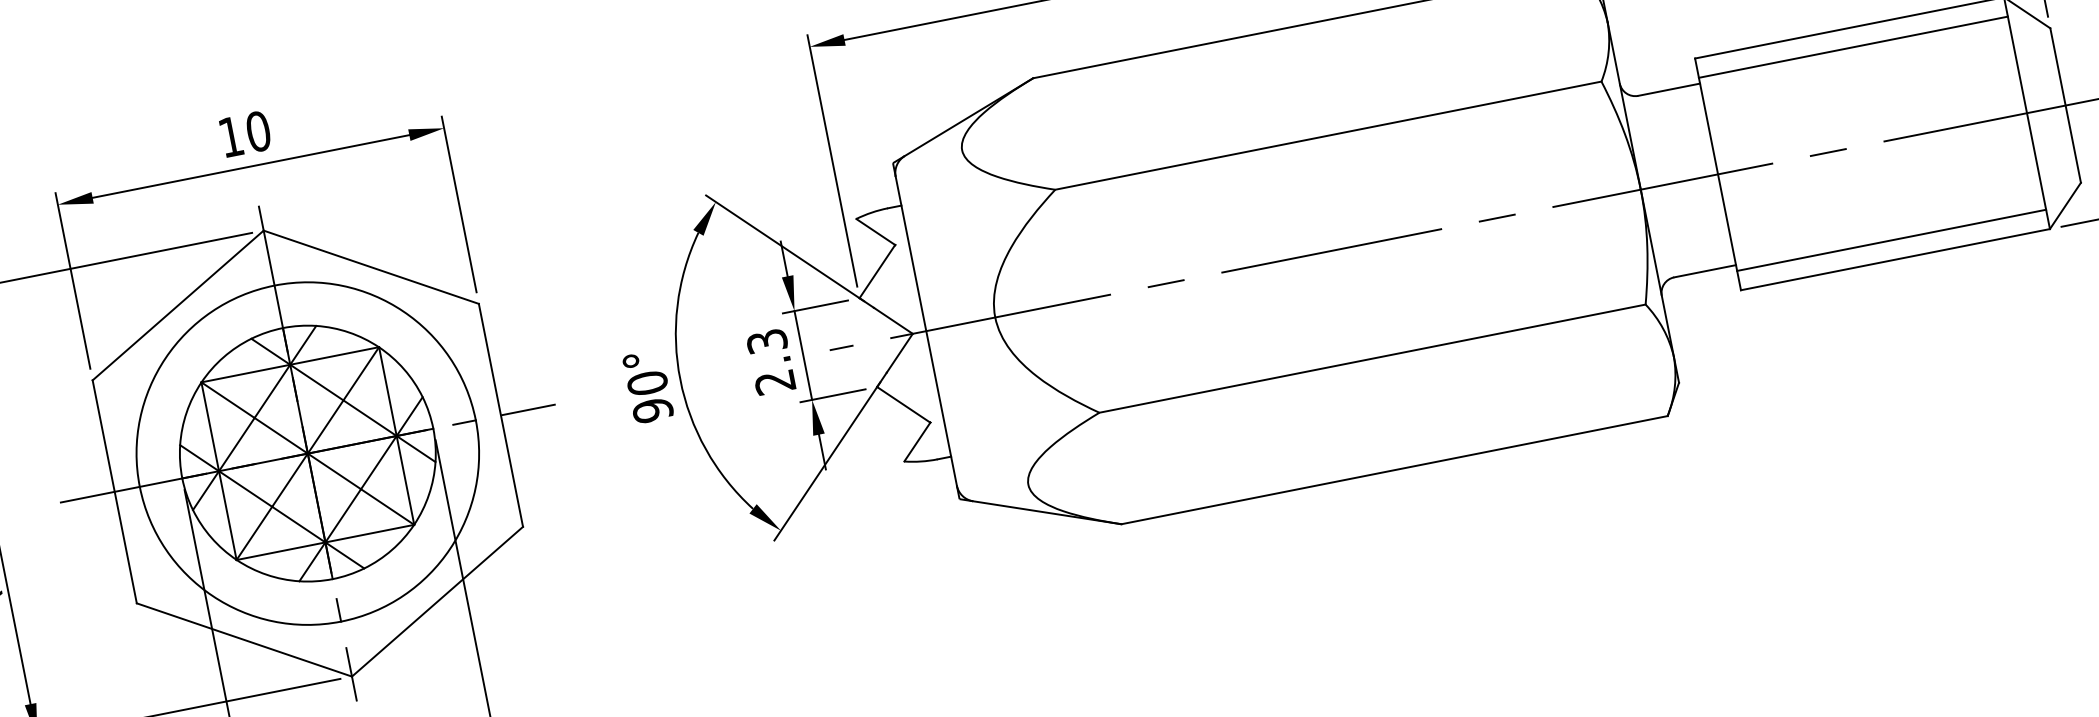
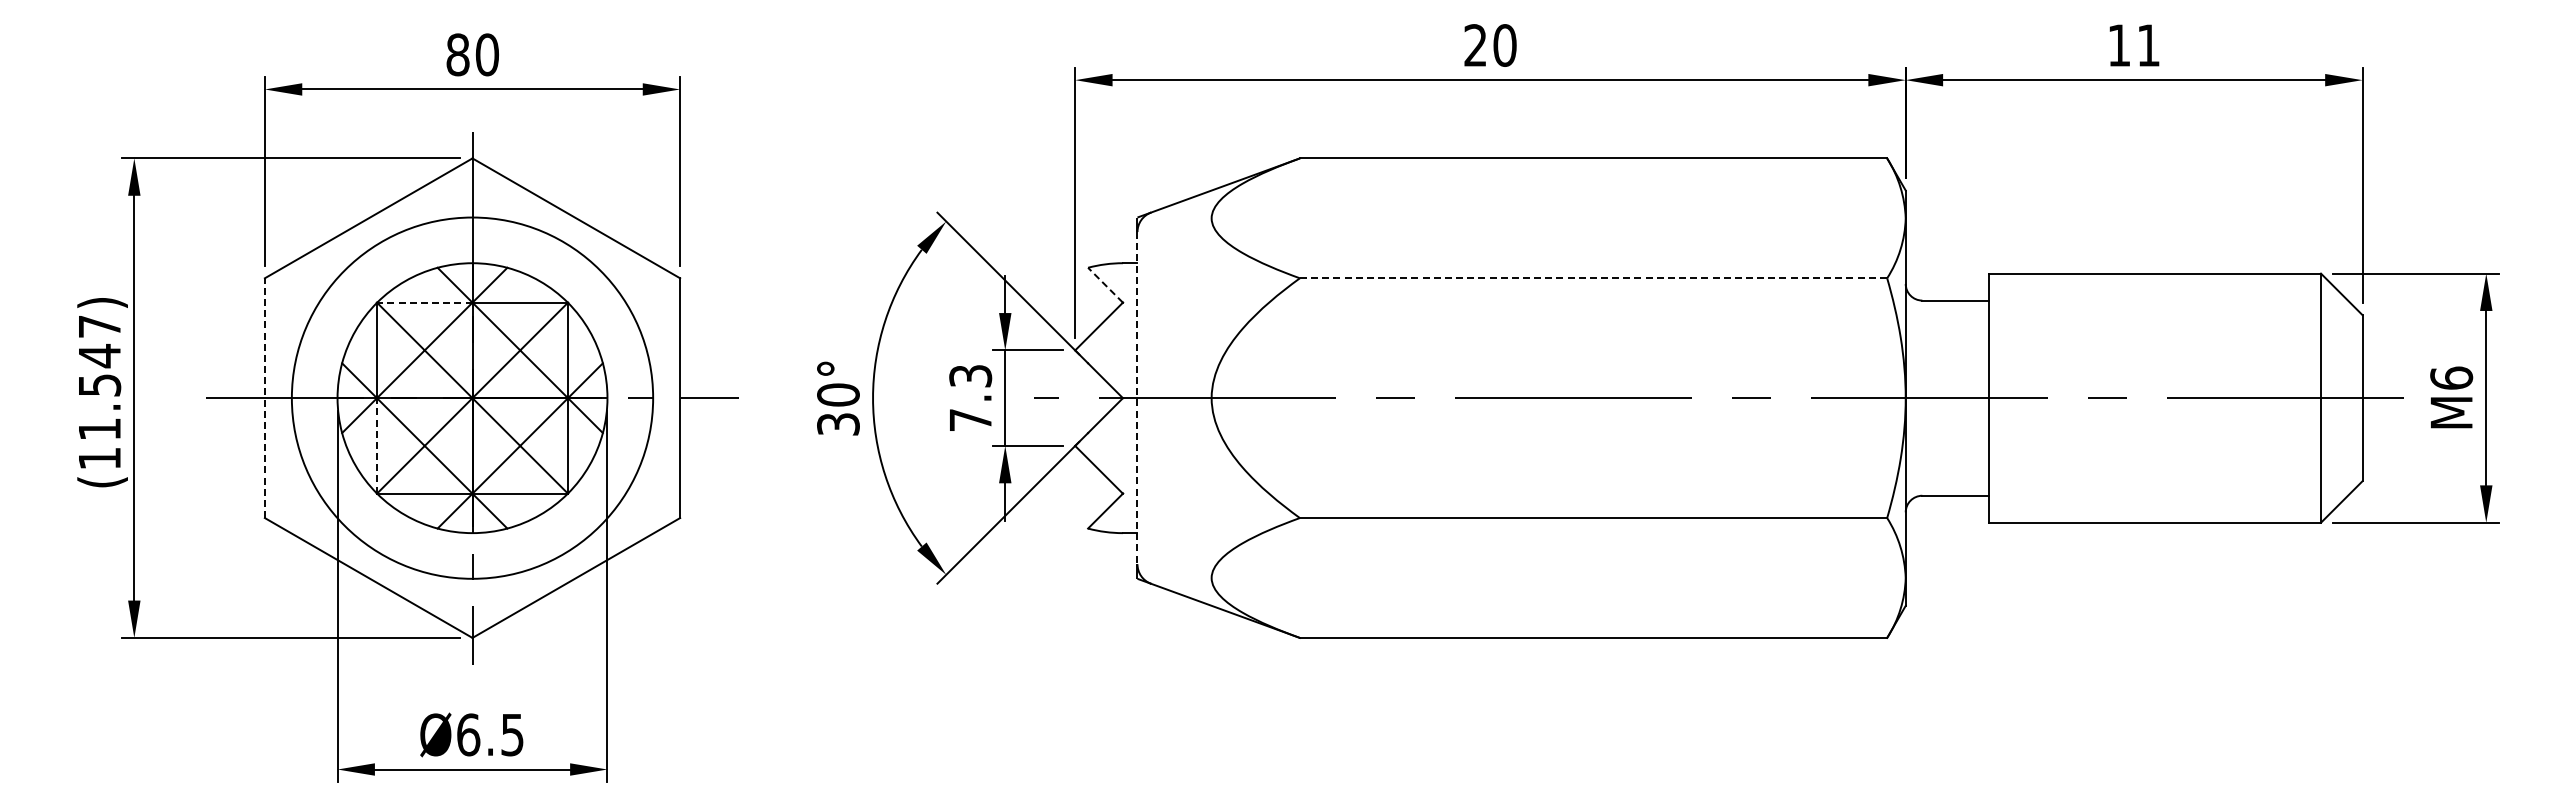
line: (1853, 47) -> (2154, 294), removed
line: (1328, 135) -> (1593, 278), solid -> dashed
text: (230, 136) -> (457, 54), 10 -> 80
line: (875, 232) -> (1105, 285), solid -> dashed
line: (1891, 240) -> (2154, 502), removed
line: (926, 331) -> (1137, 398), solid -> dashed
line: (245, 373) -> (424, 302), solid -> dashed
text: (775, 382) -> (970, 420), 2.3 -> 7.3
text: (653, 410) -> (838, 424), 90° -> 30°
line: (114, 492) -> (264, 398), solid -> dashed
line: (228, 515) -> (377, 445), solid -> dashed

